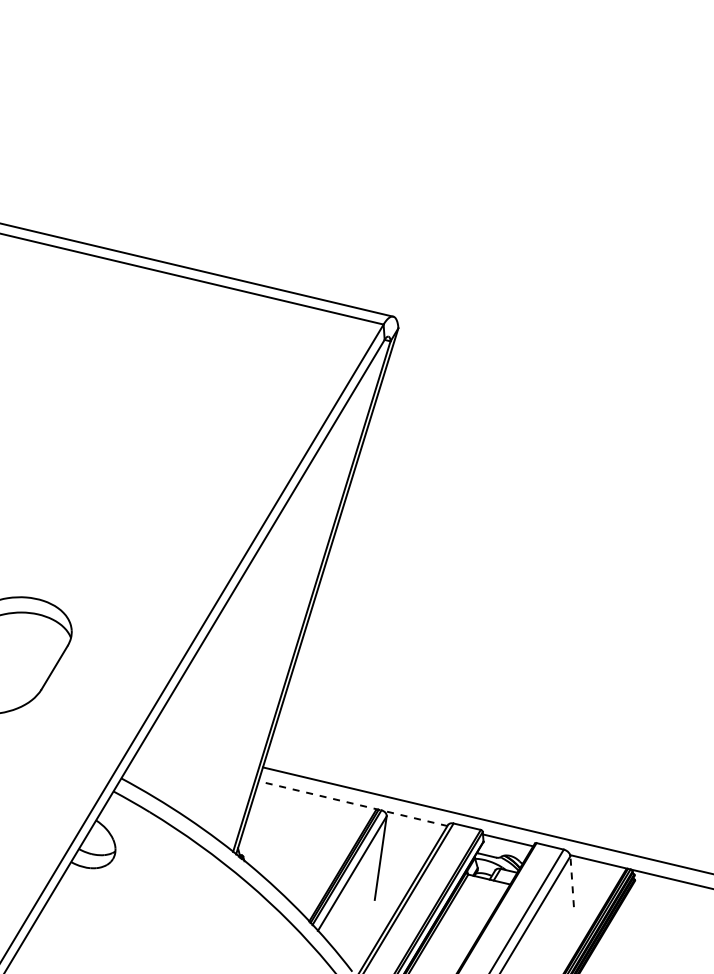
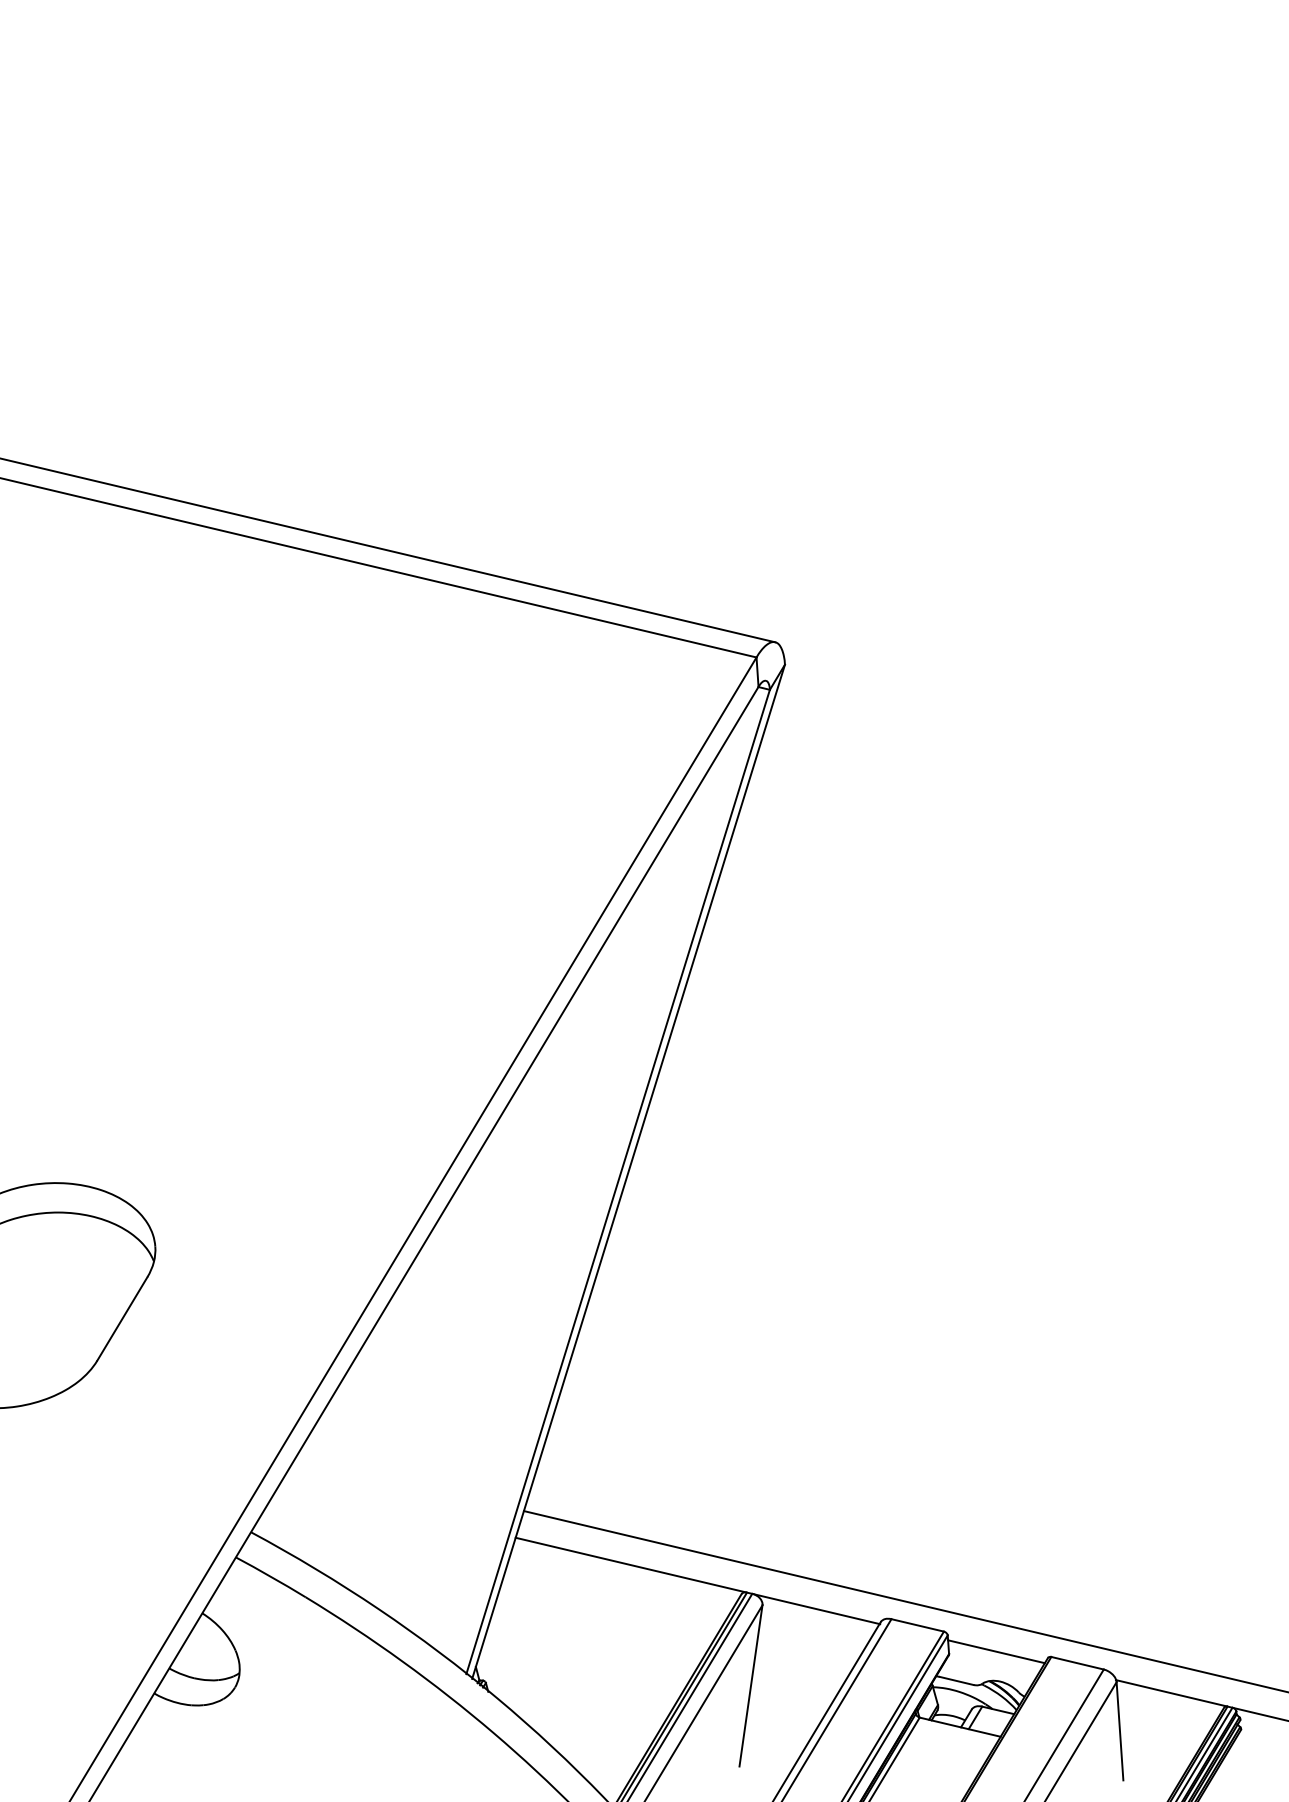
line: (352, 803) -> (696, 1580), dashed -> solid
line: (572, 881) -> (1120, 1730), dashed -> solid

